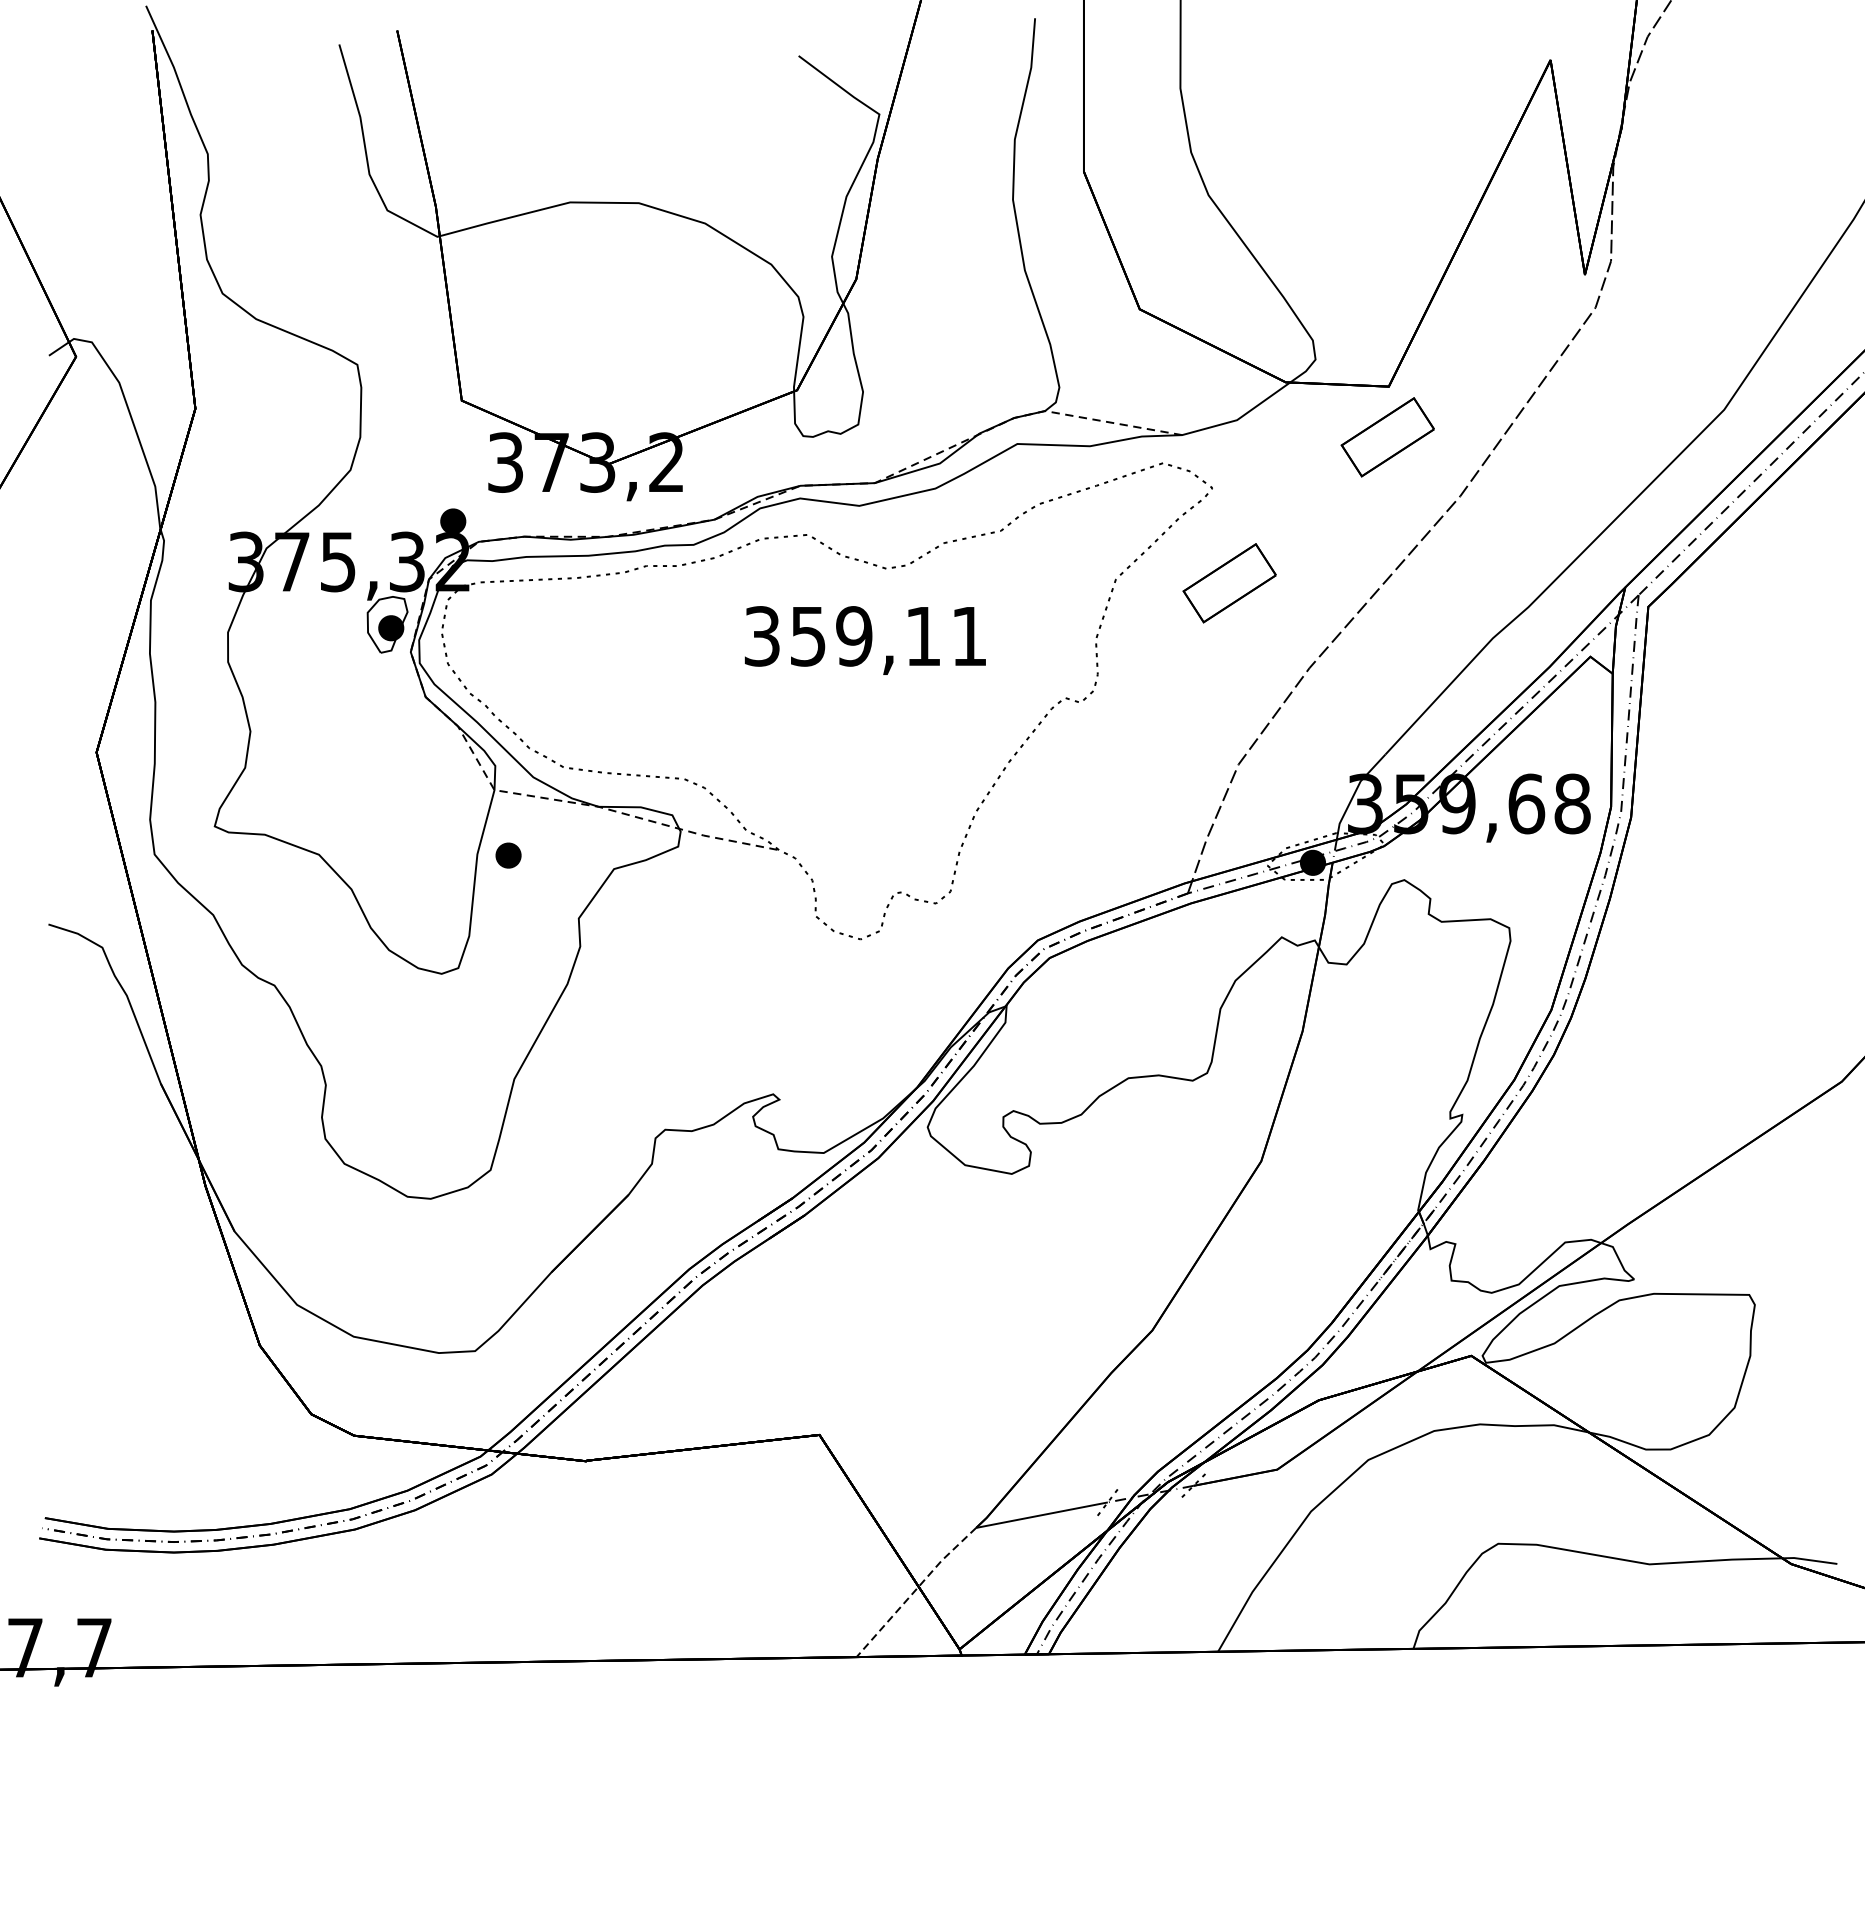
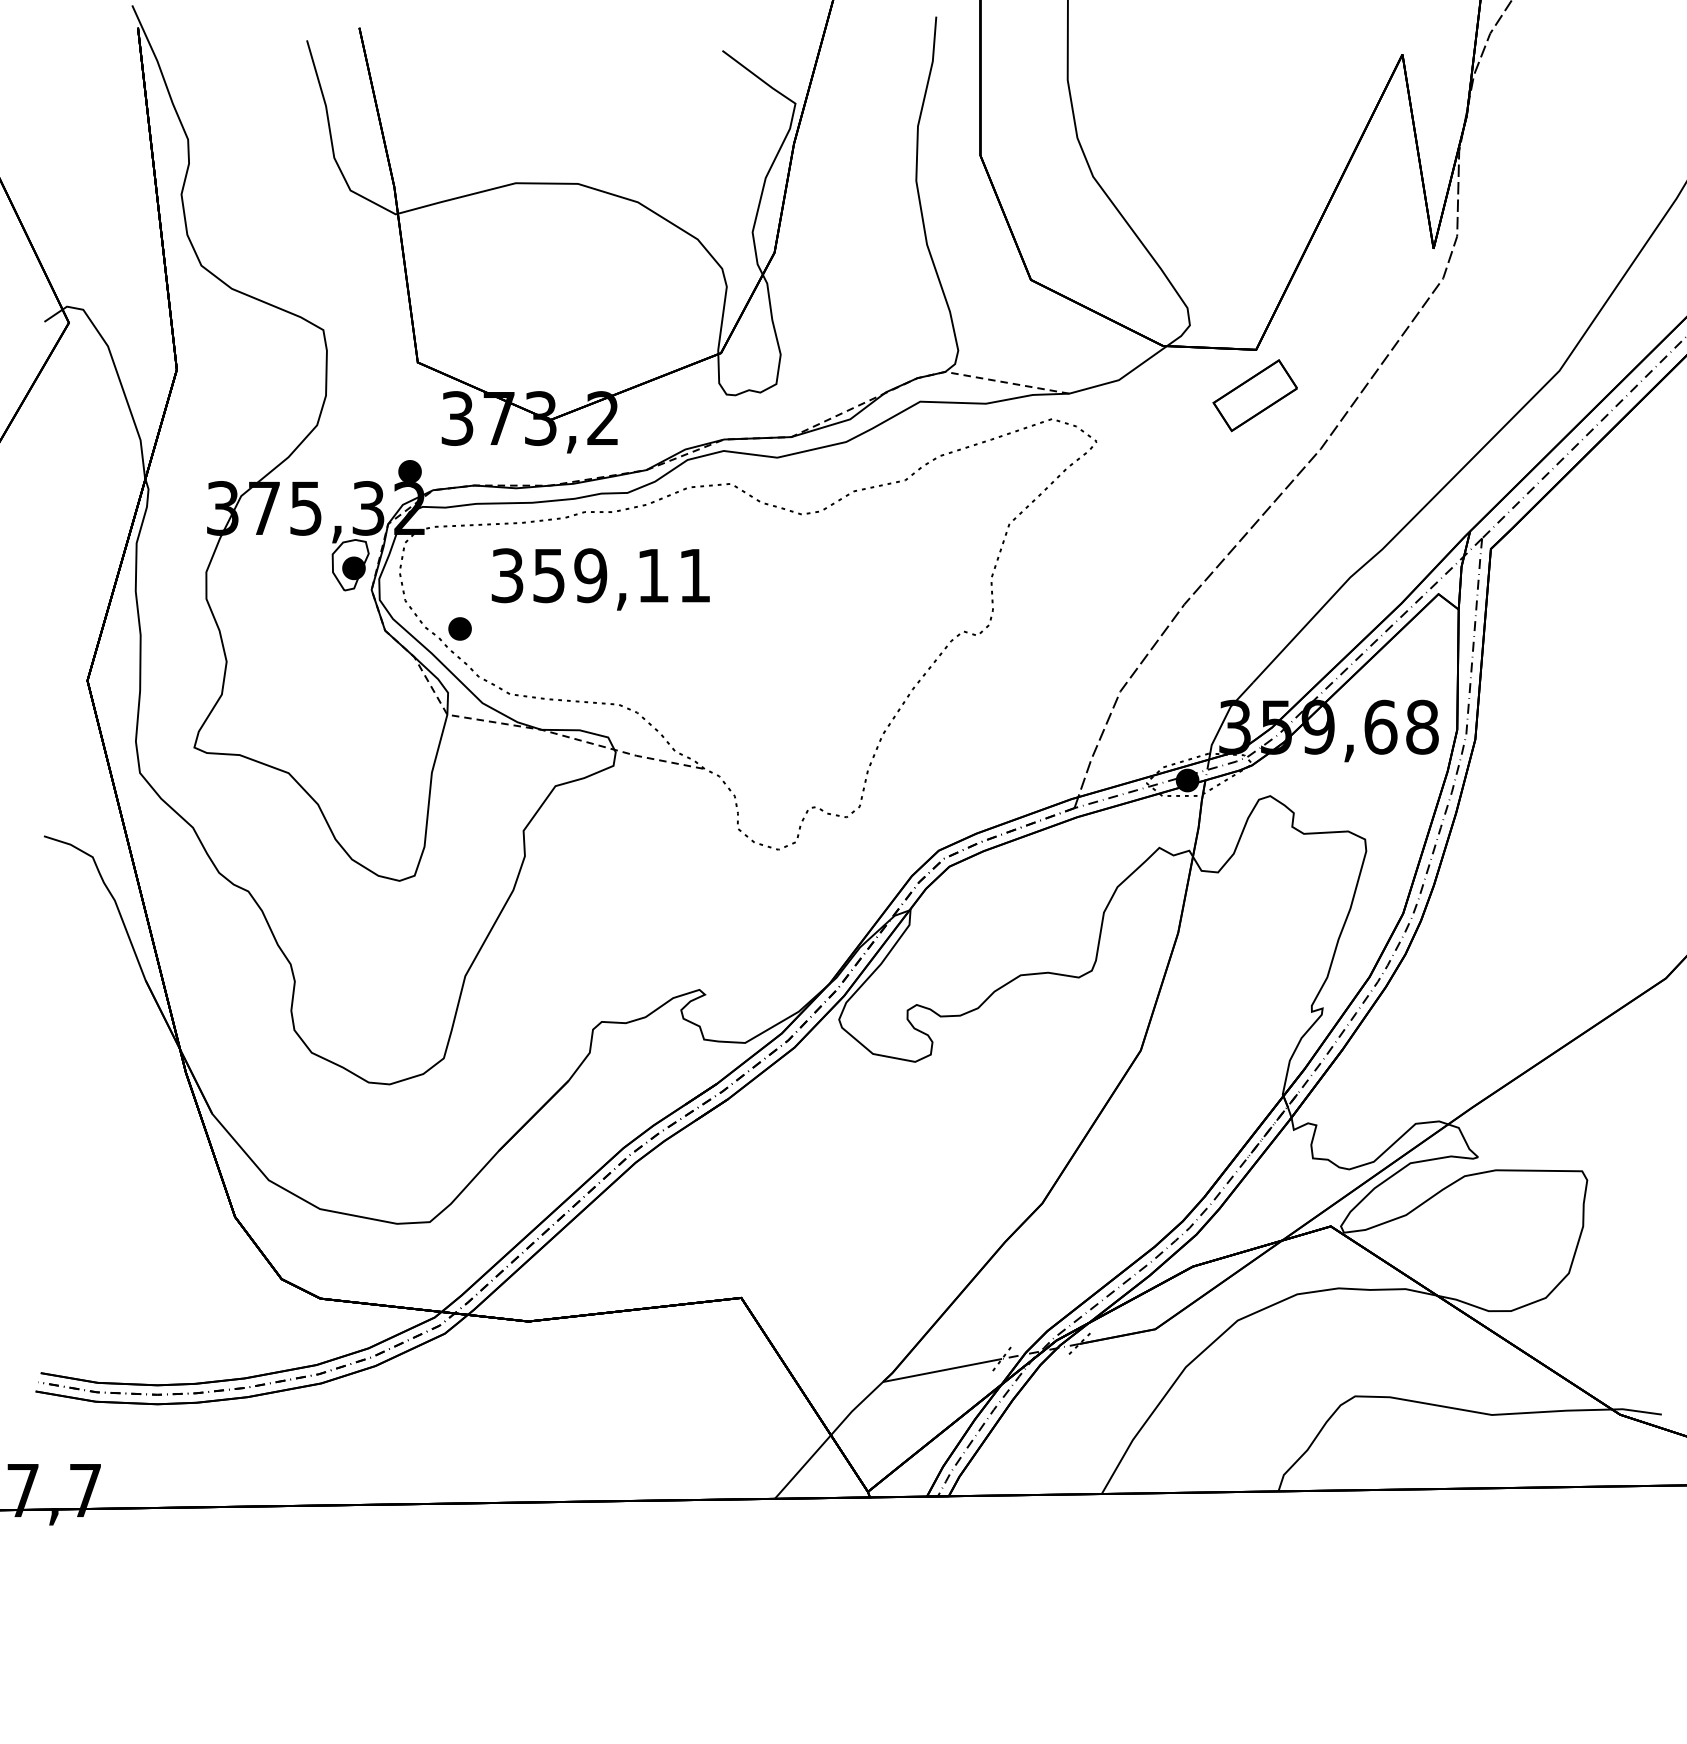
part: (1228, 583) -> (1111, 527), removed
text: (865, 640) -> (600, 579), moved
part: (507, 855) -> (459, 628), moved
line: (914, 1591) -> (827, 1439), dashed -> solid

